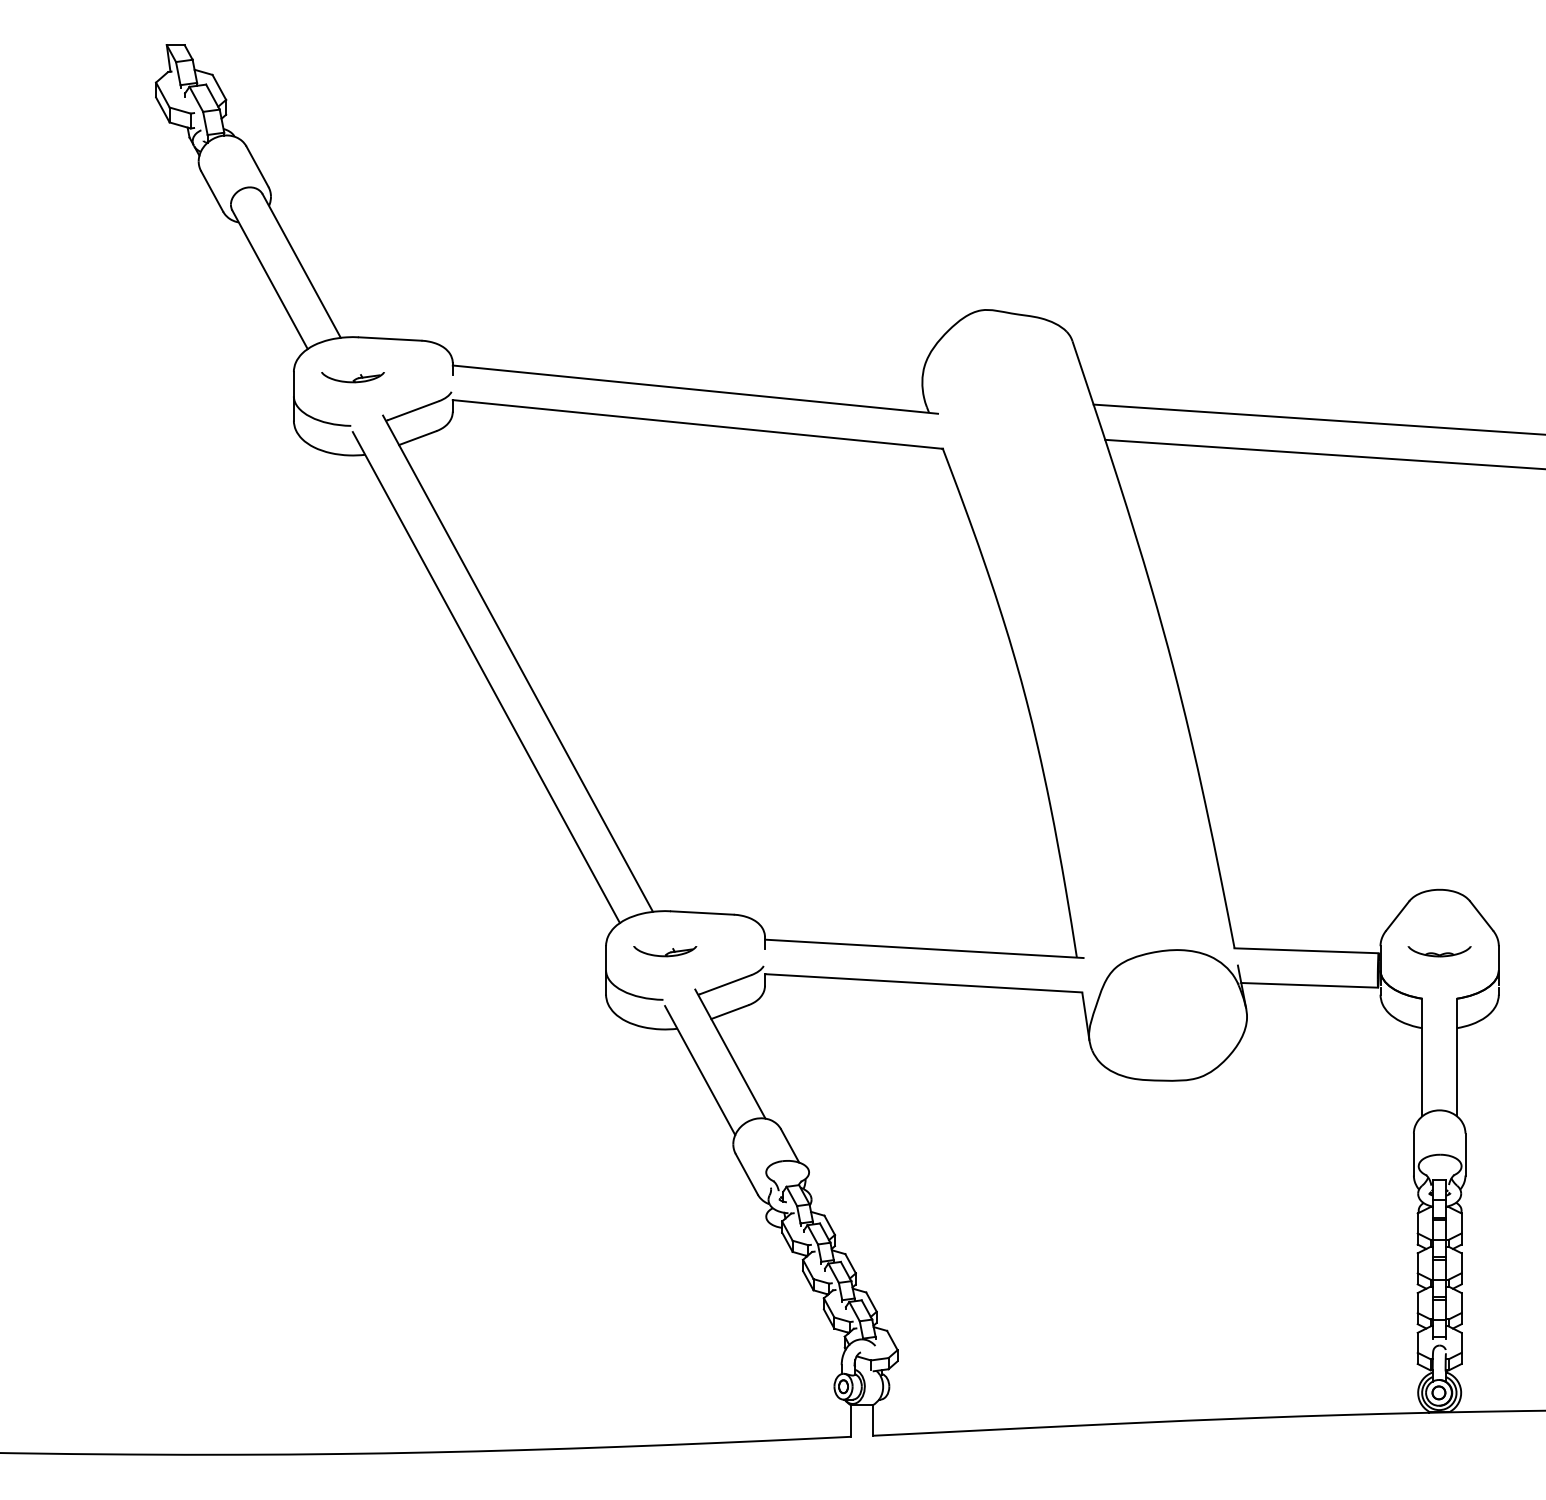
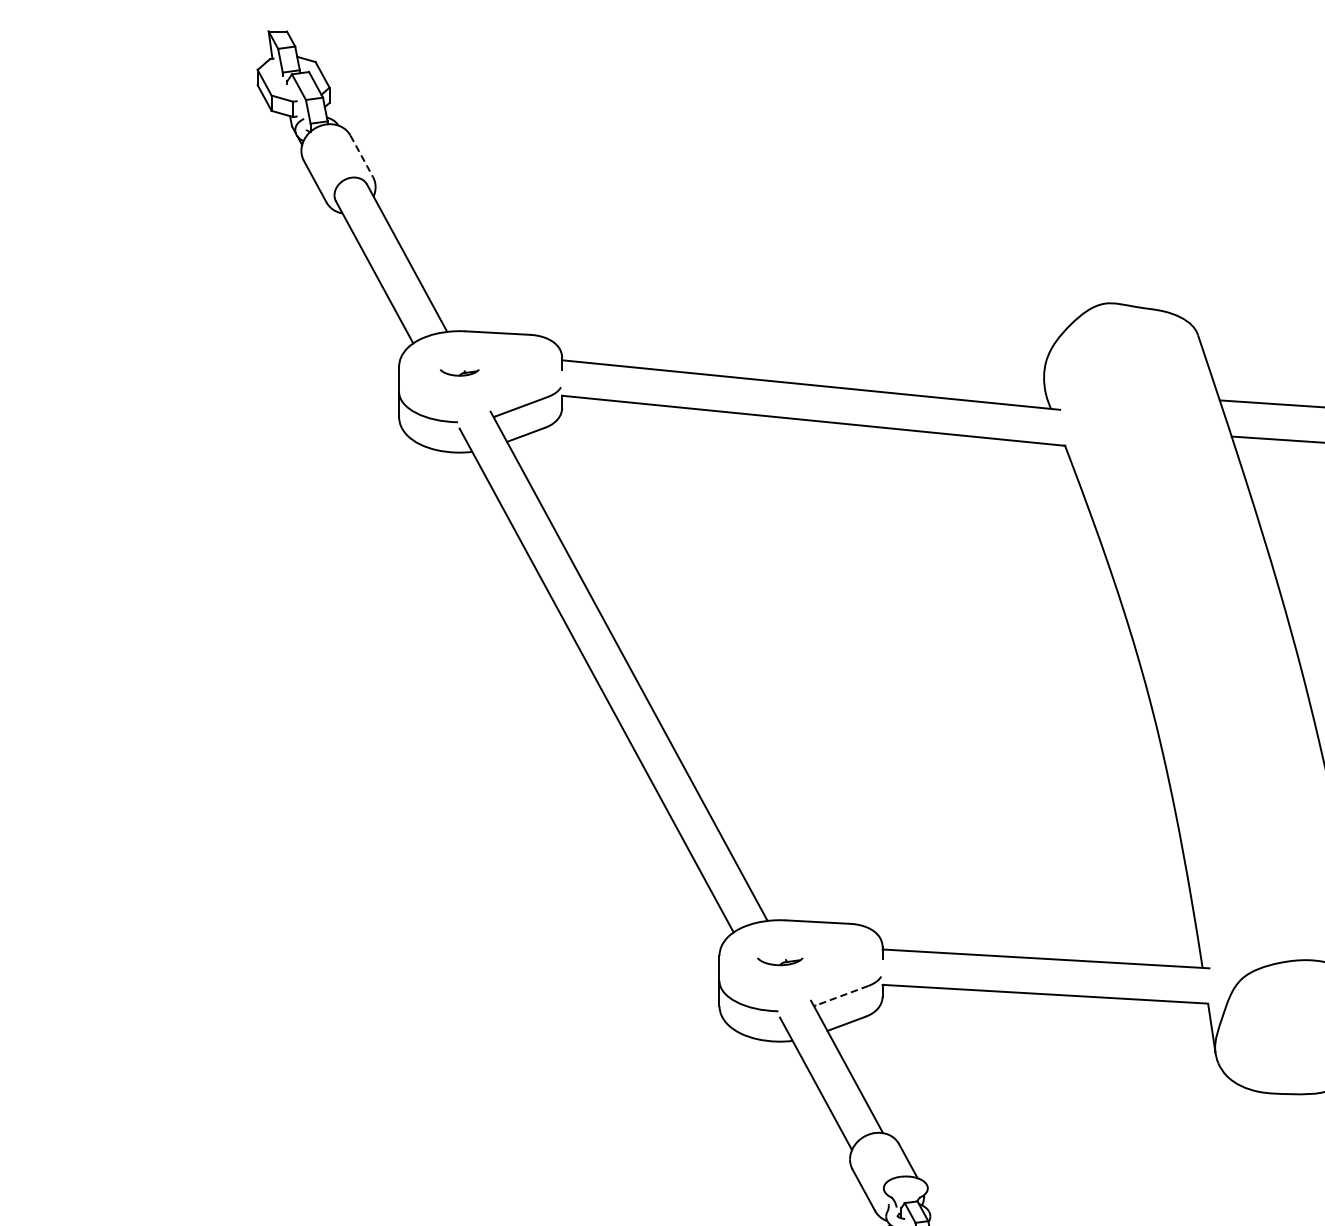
line: (257, 167) -> (361, 157), solid -> dashed
part: (352, 377) -> (459, 372), size x0.6
part: (665, 951) -> (780, 961), size x0.7
line: (725, 984) -> (842, 995), solid -> dashed

